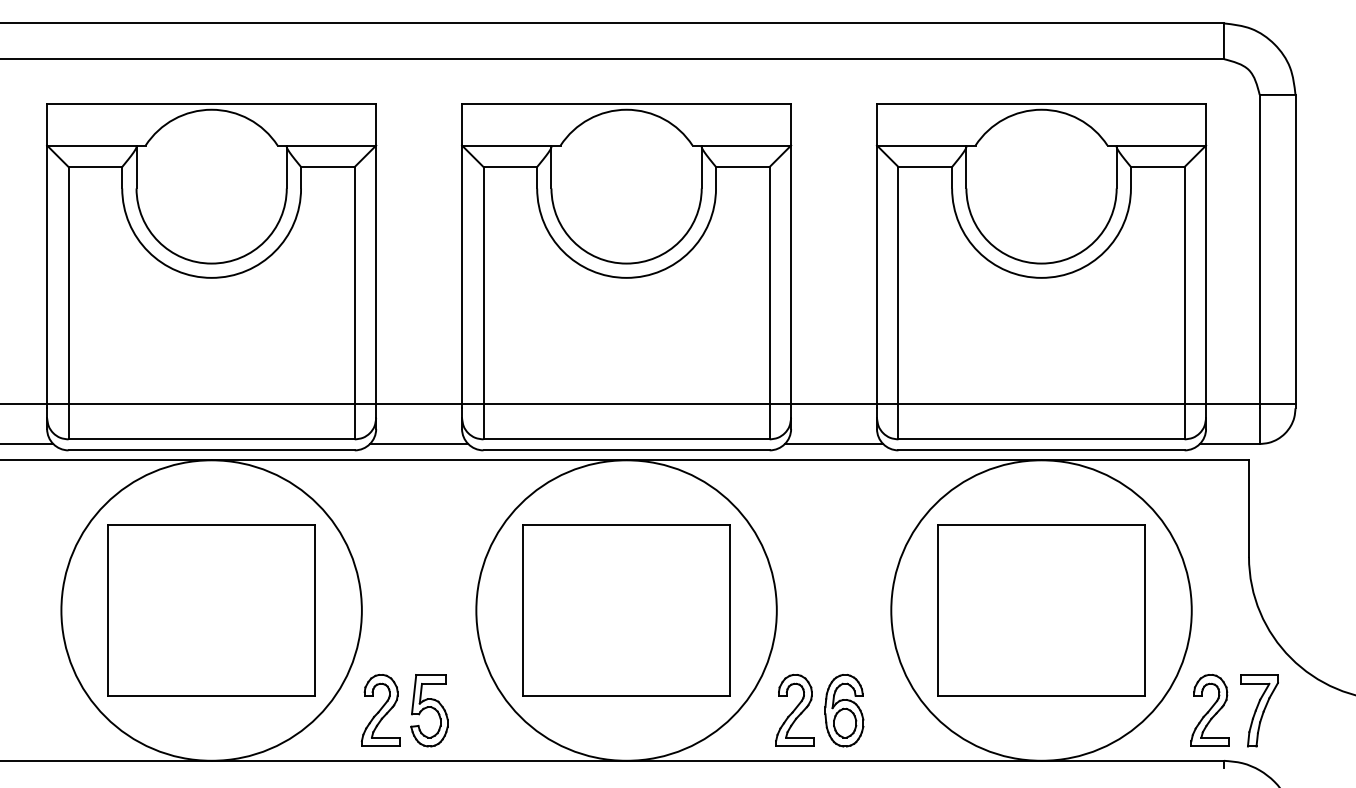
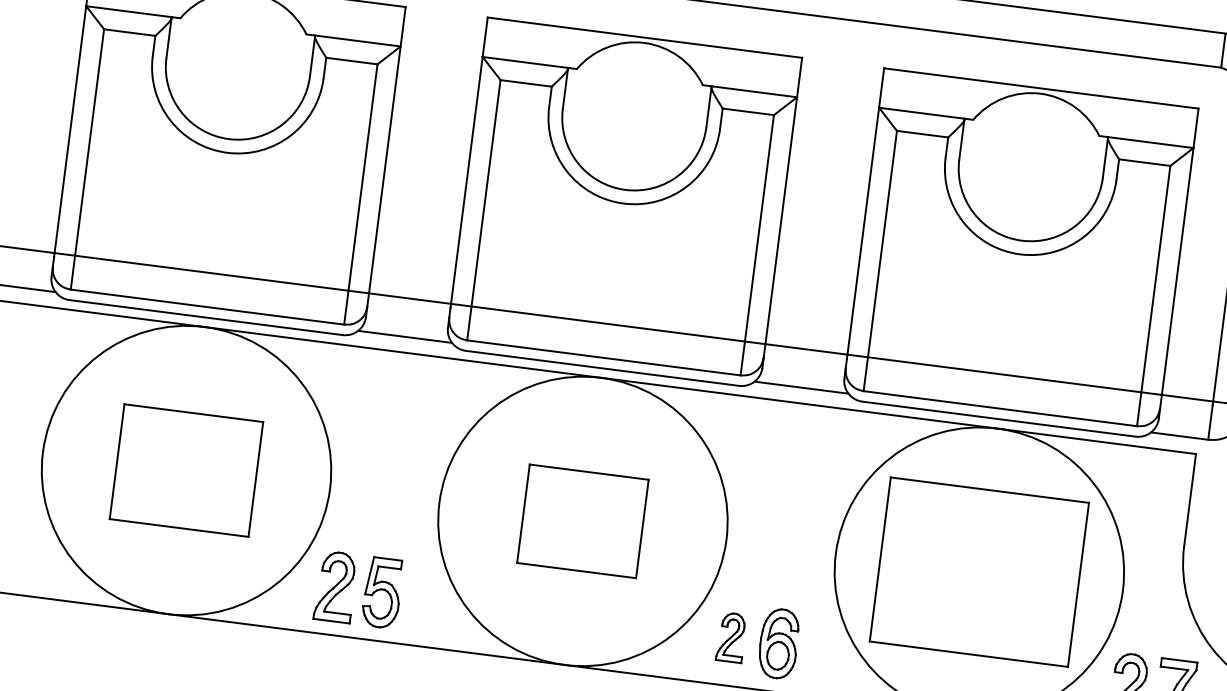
part: (211, 610) -> (186, 470), size x0.7
part: (626, 610) -> (582, 521), size x0.6
part: (794, 710) -> (731, 637), size x0.7

